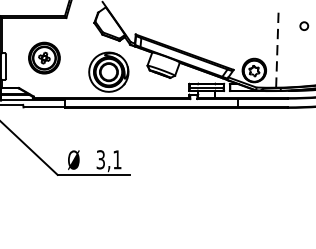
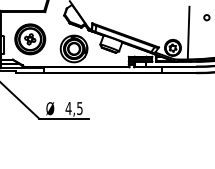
line: (277, 47) -> (188, 32), dashed -> solid
part: (44, 58) -> (30, 39), size x1.43
text: (107, 159) -> (73, 108), 3,1 -> 4,5

